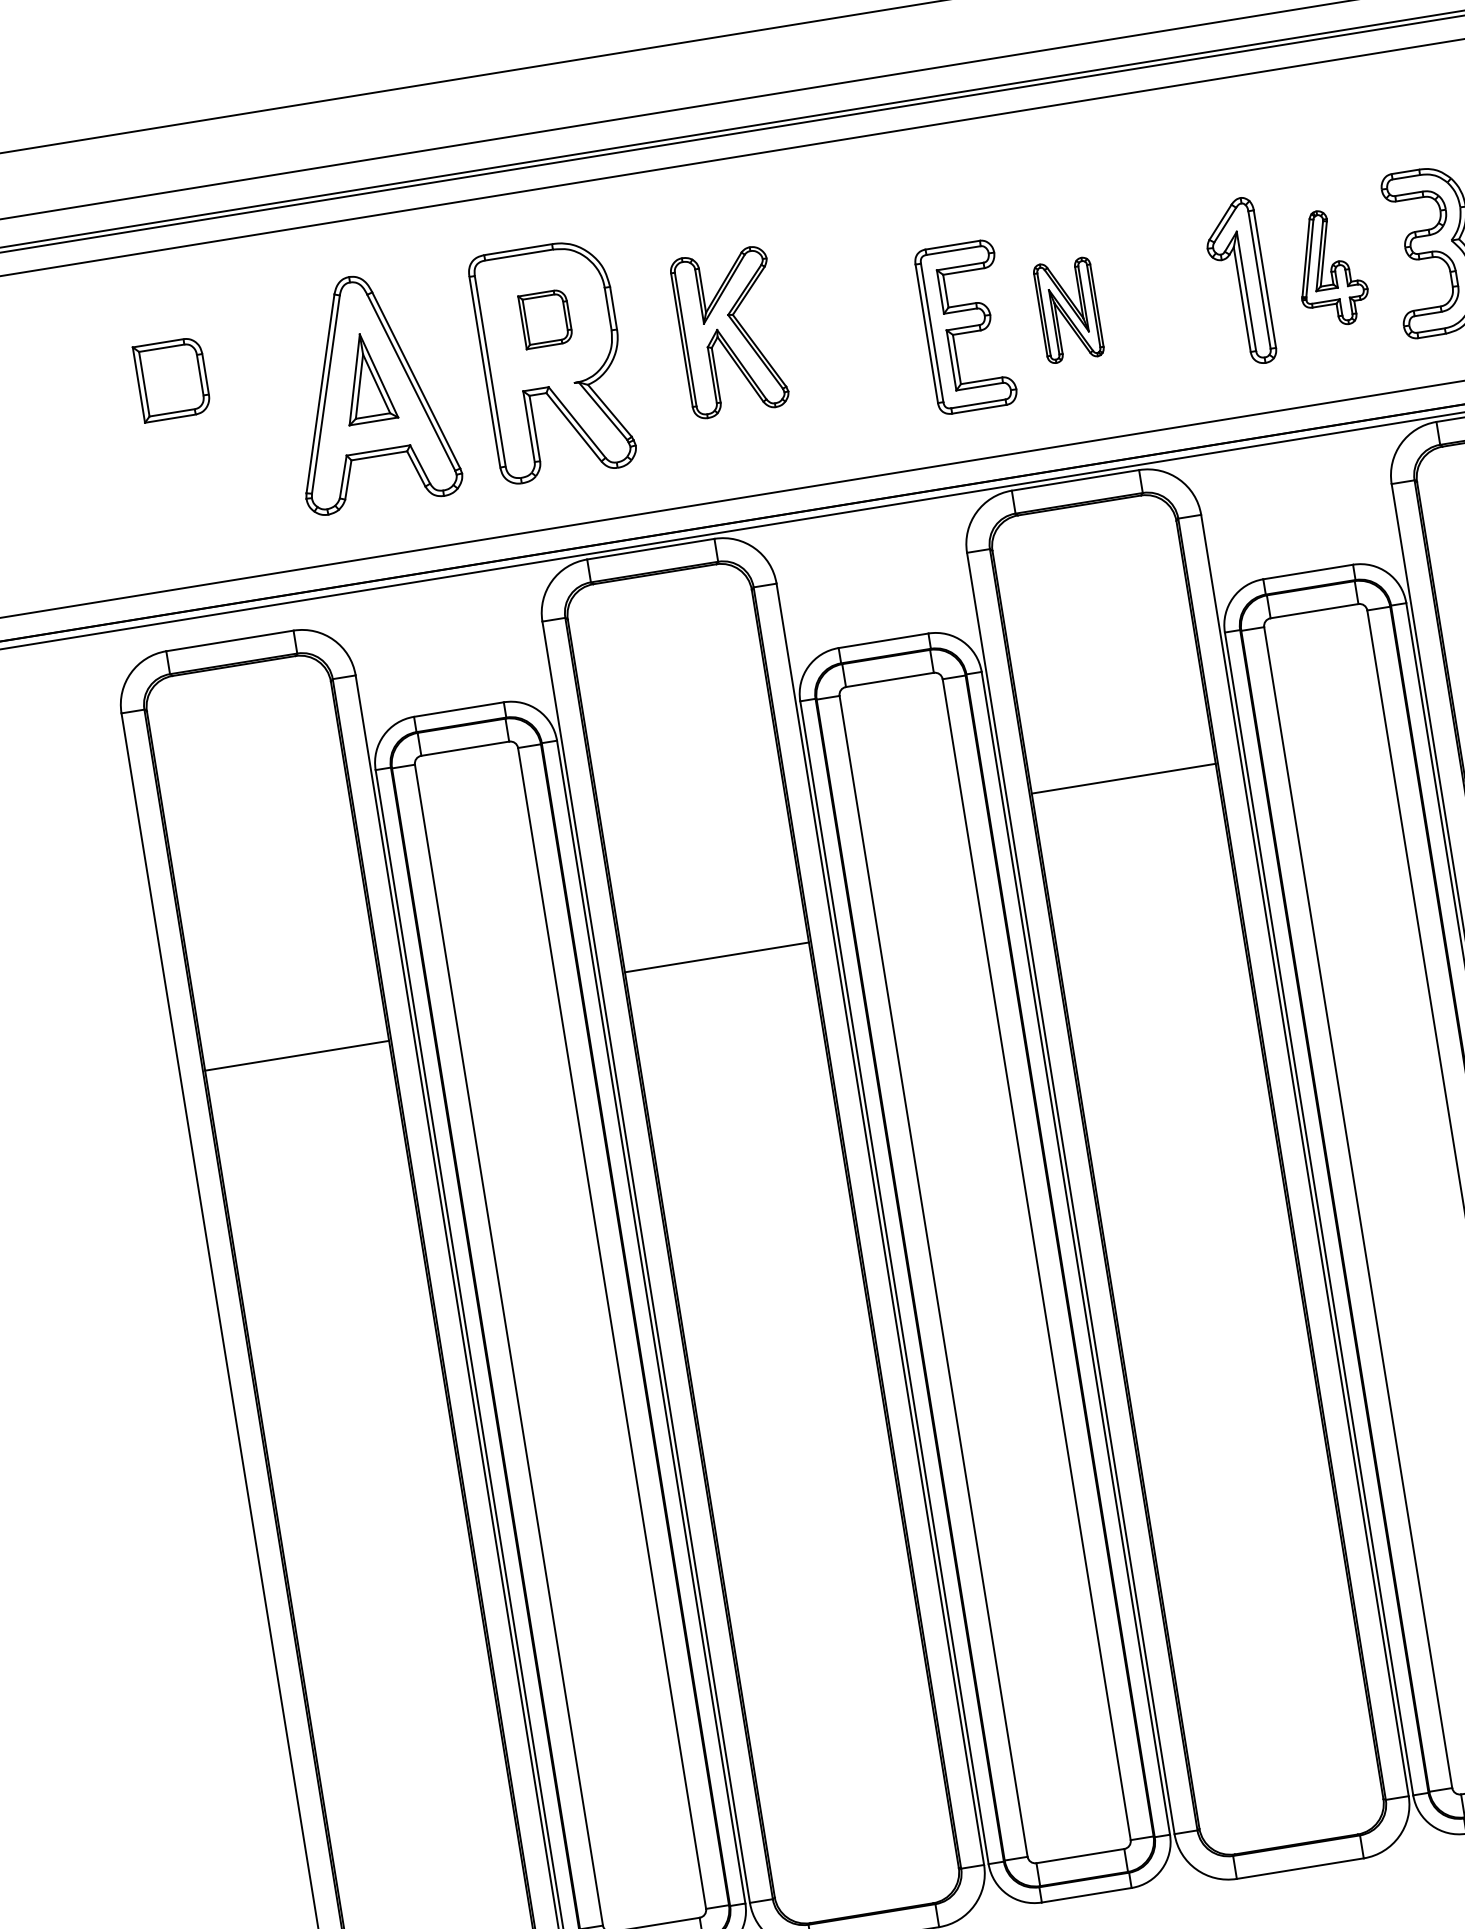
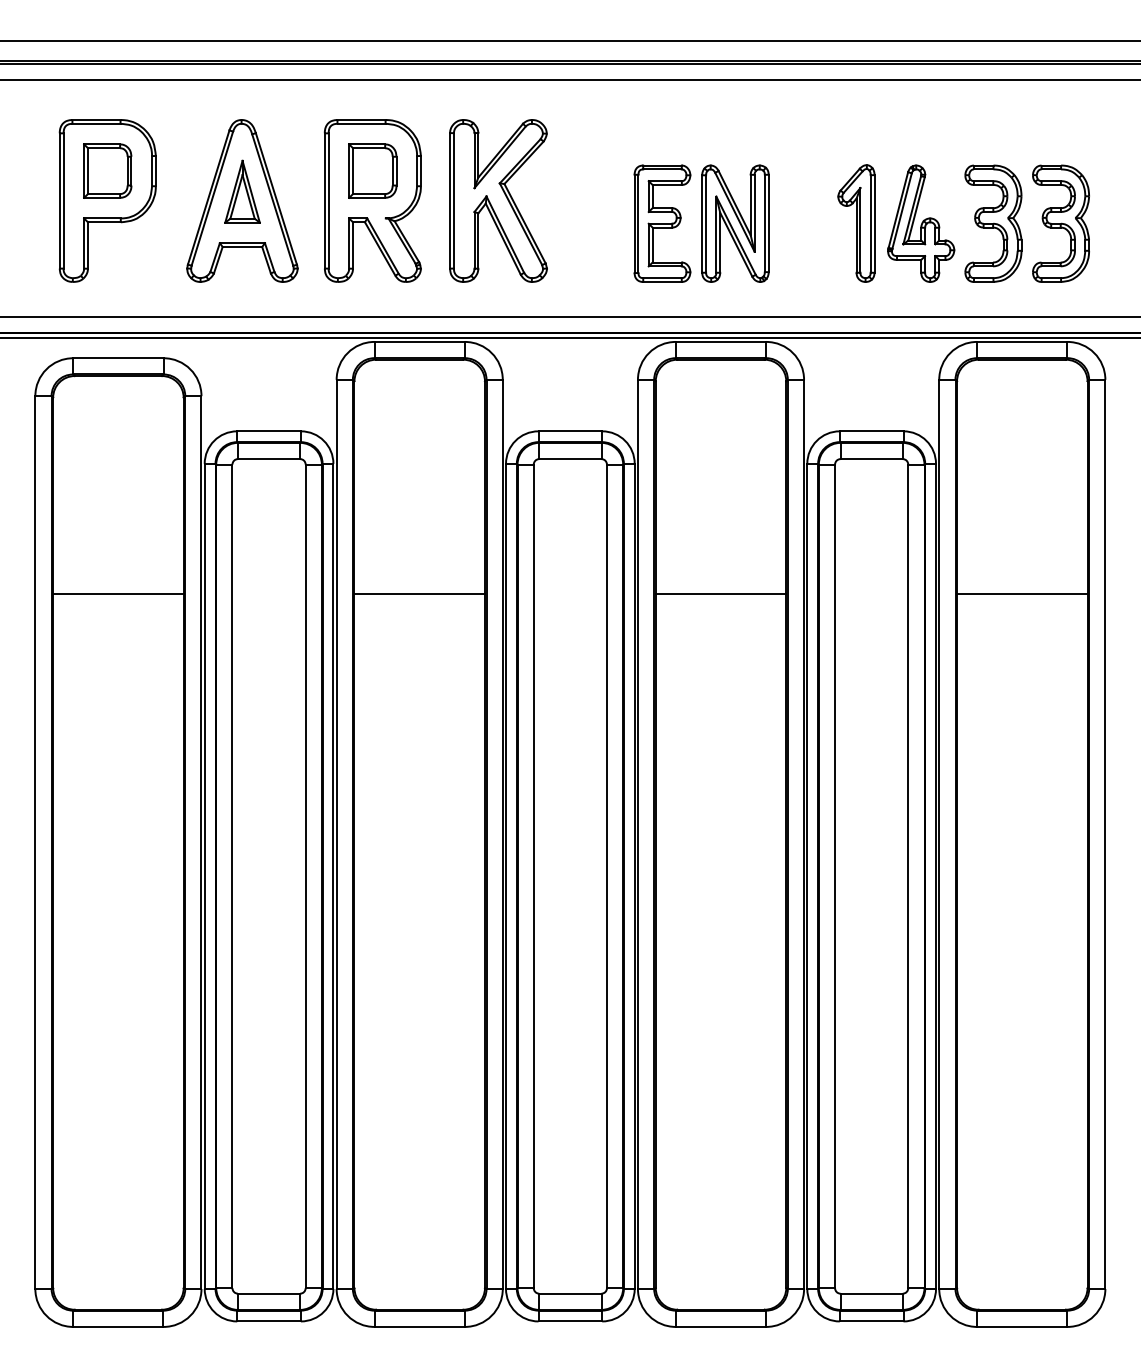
part: (1330, 267) -> (921, 223), size x1.43
part: (1068, 310) -> (735, 223), size x1.67
part: (545, 318) -> (372, 170), size x1.43
part: (729, 331) -> (498, 200), size x1.43
part: (178, 421) -> (107, 200), added
line: (1123, 778) -> (720, 593), moved
line: (716, 957) -> (419, 593), moved
line: (297, 1055) -> (118, 593), moved

